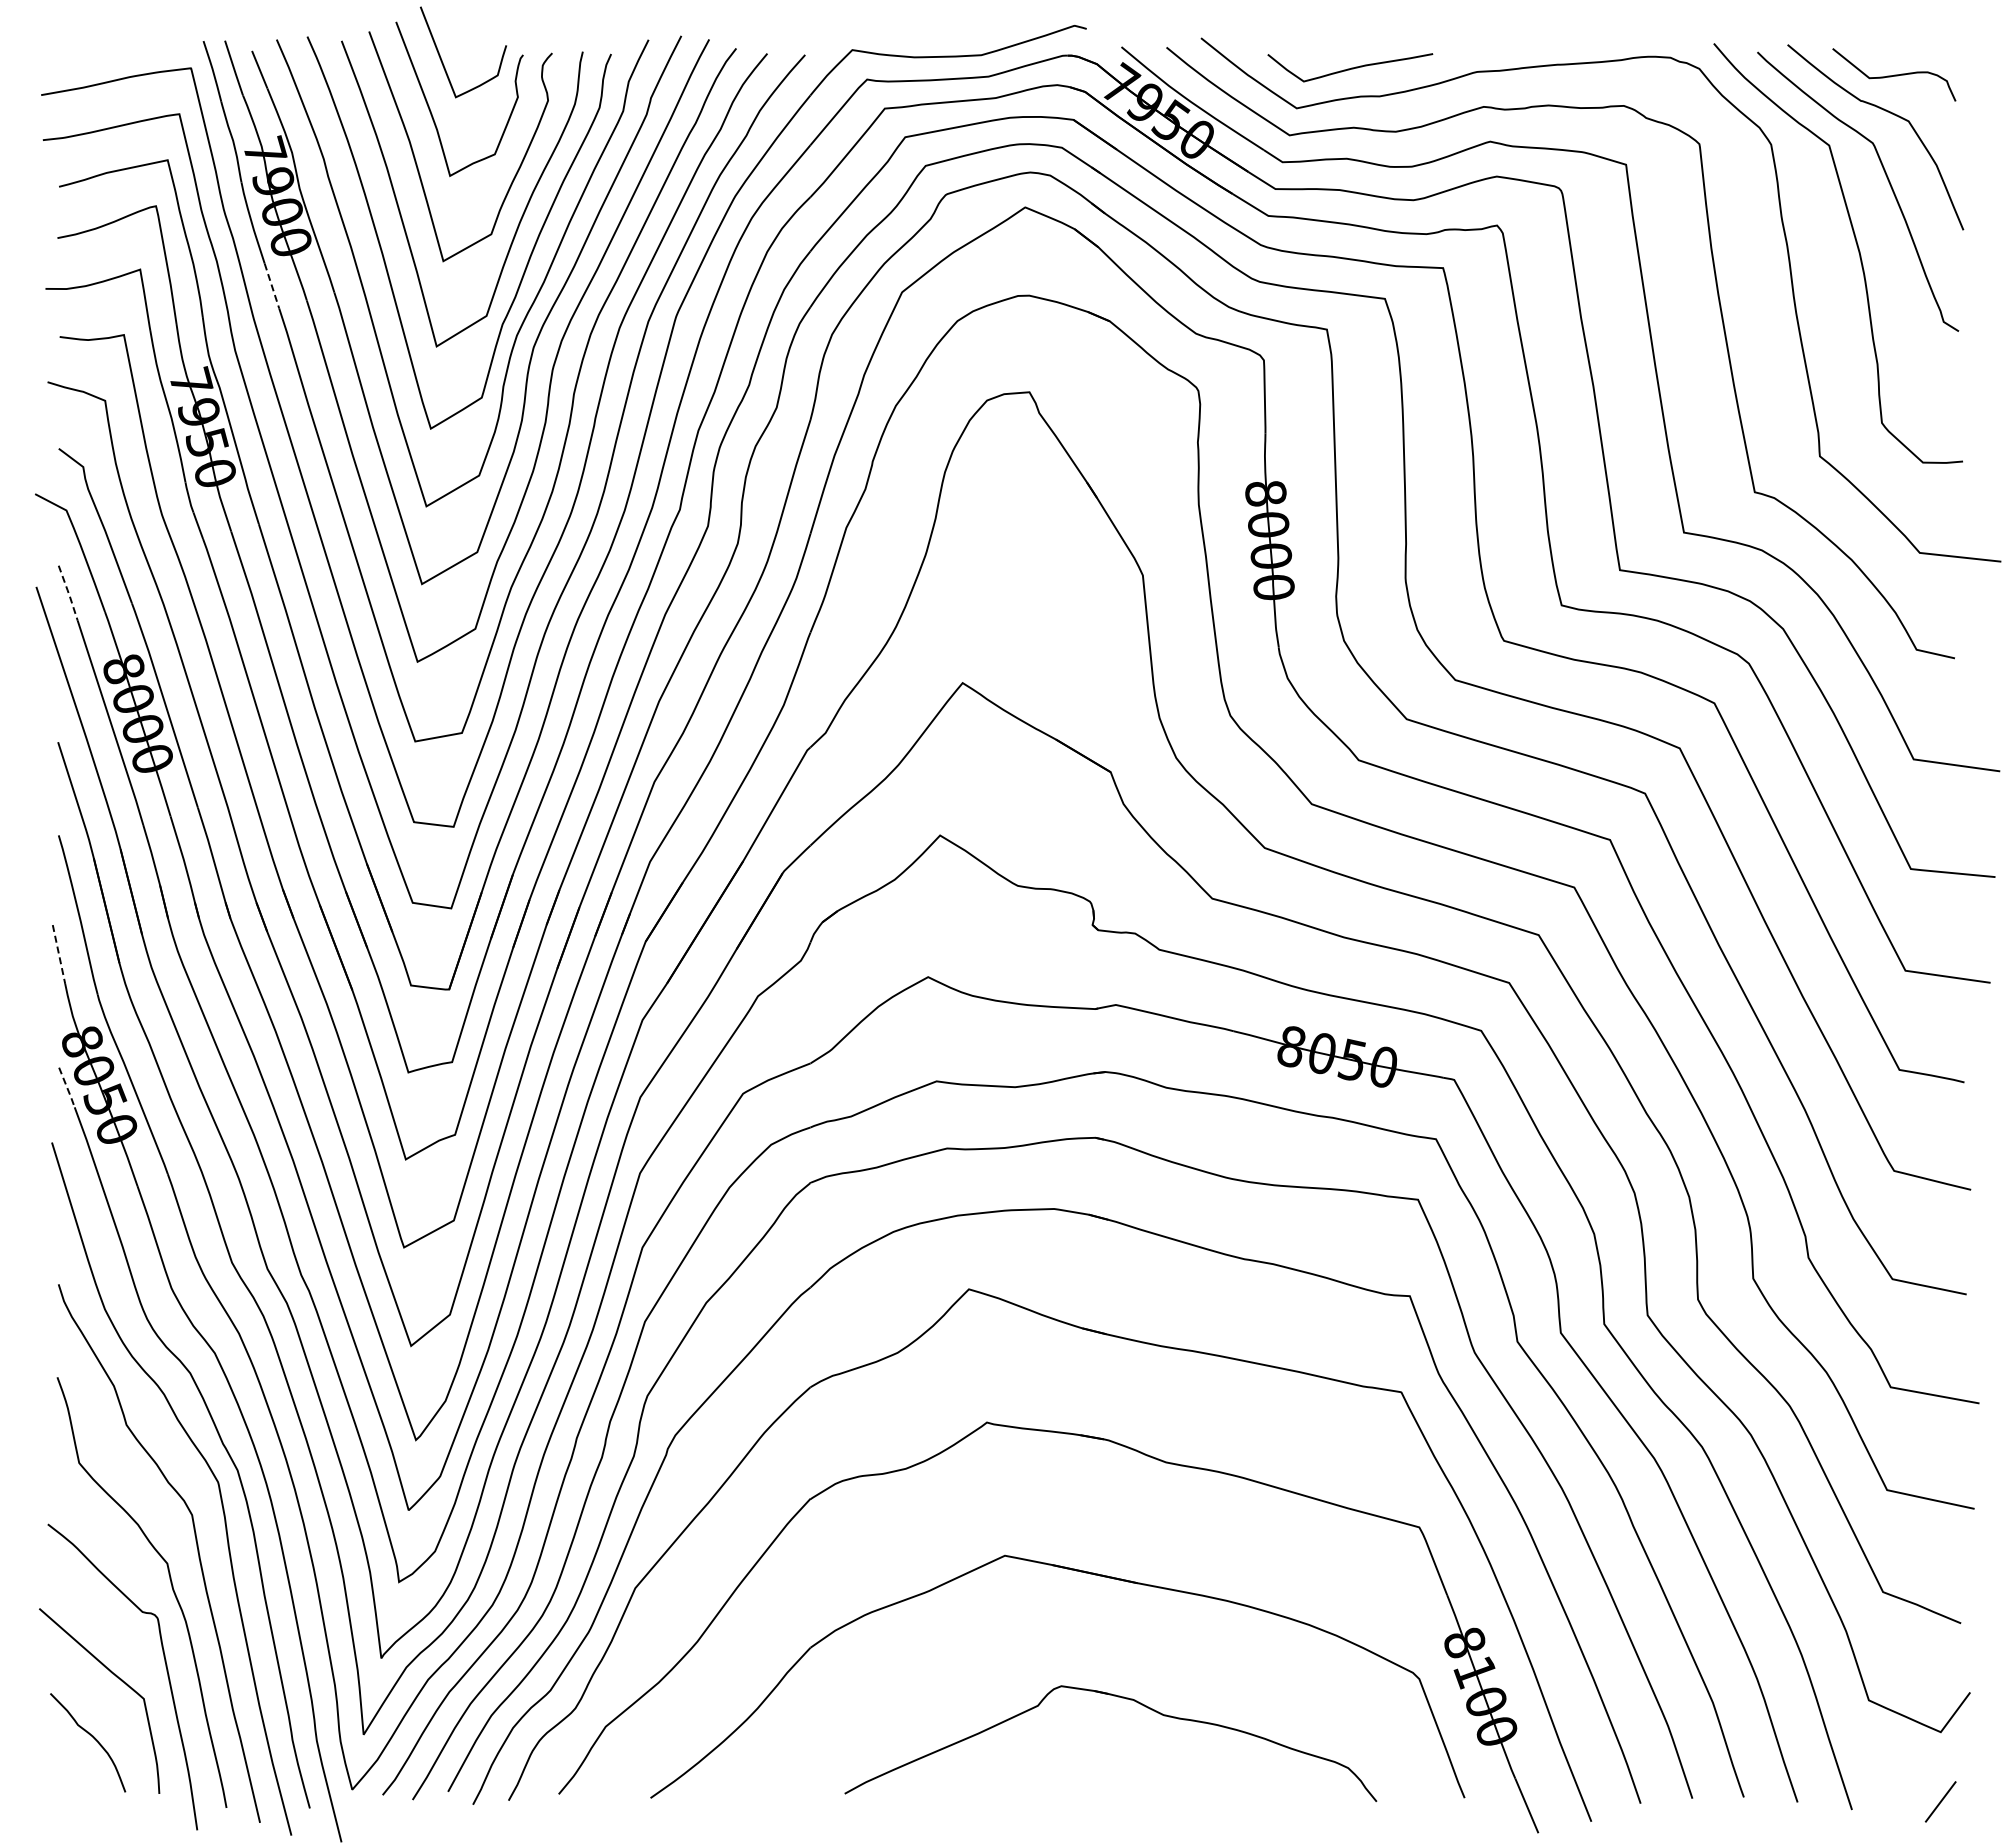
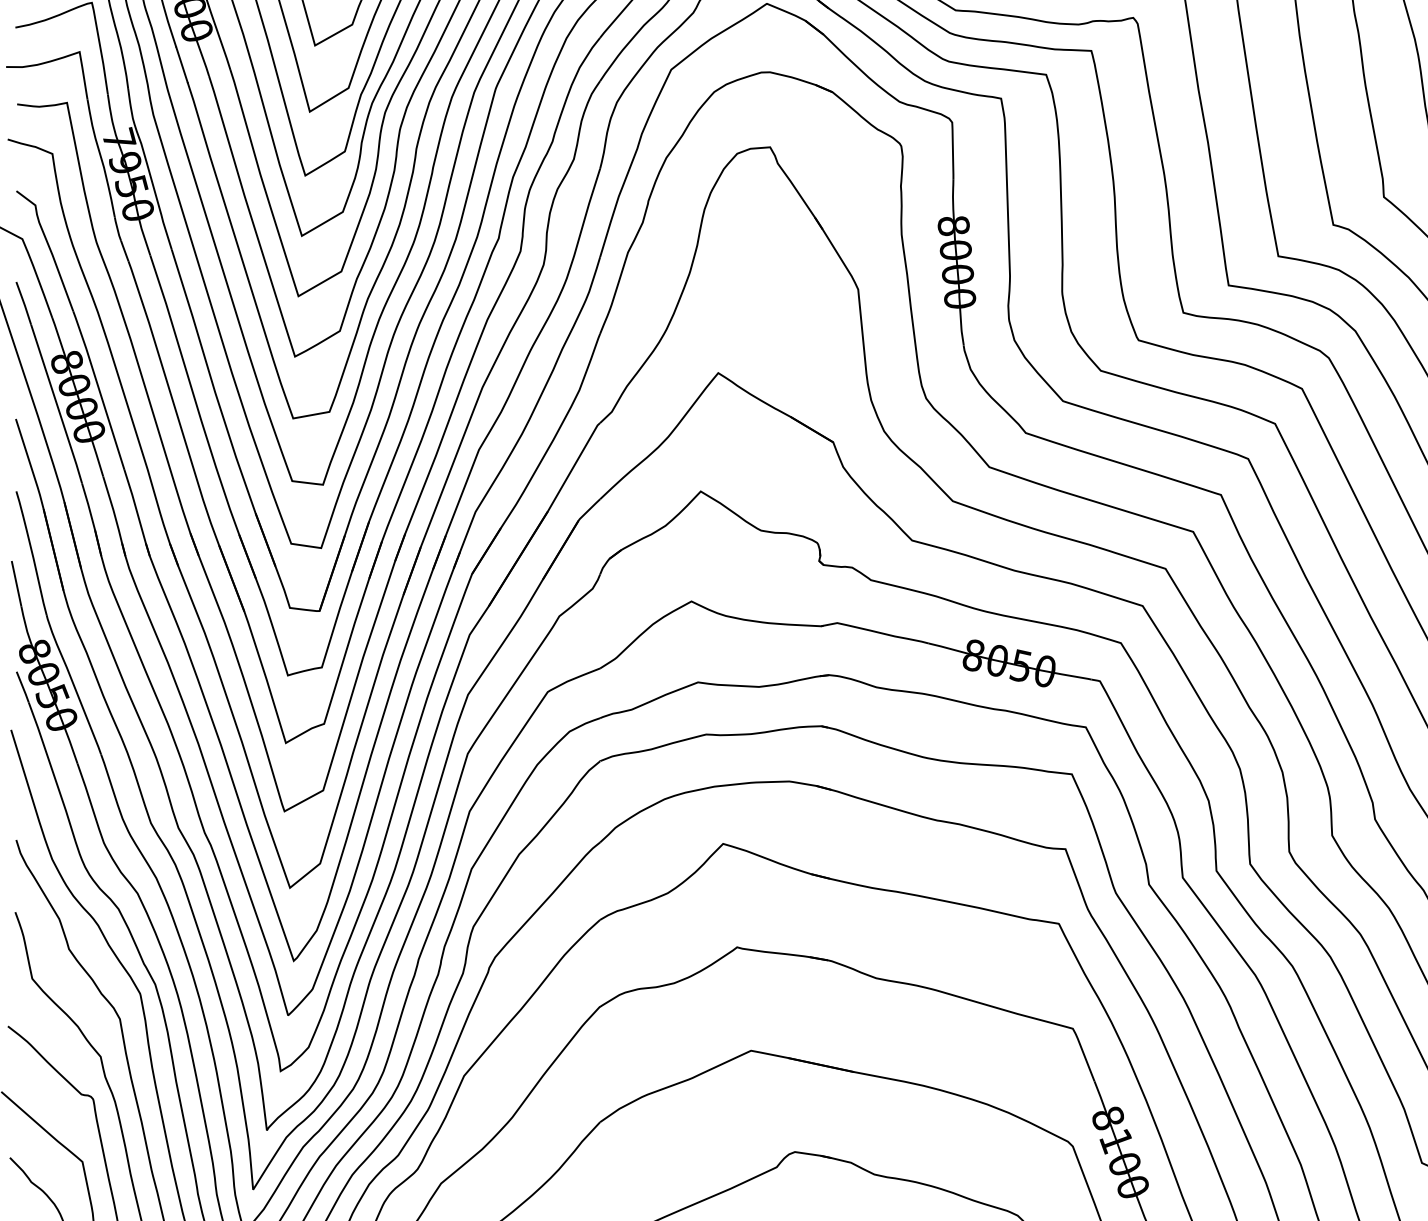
line: (271, 286) -> (181, 65), dashed -> solid
line: (68, 593) -> (23, 303), dashed -> solid
line: (59, 954) -> (16, 583), dashed -> solid
line: (67, 1088) -> (23, 687), dashed -> solid

